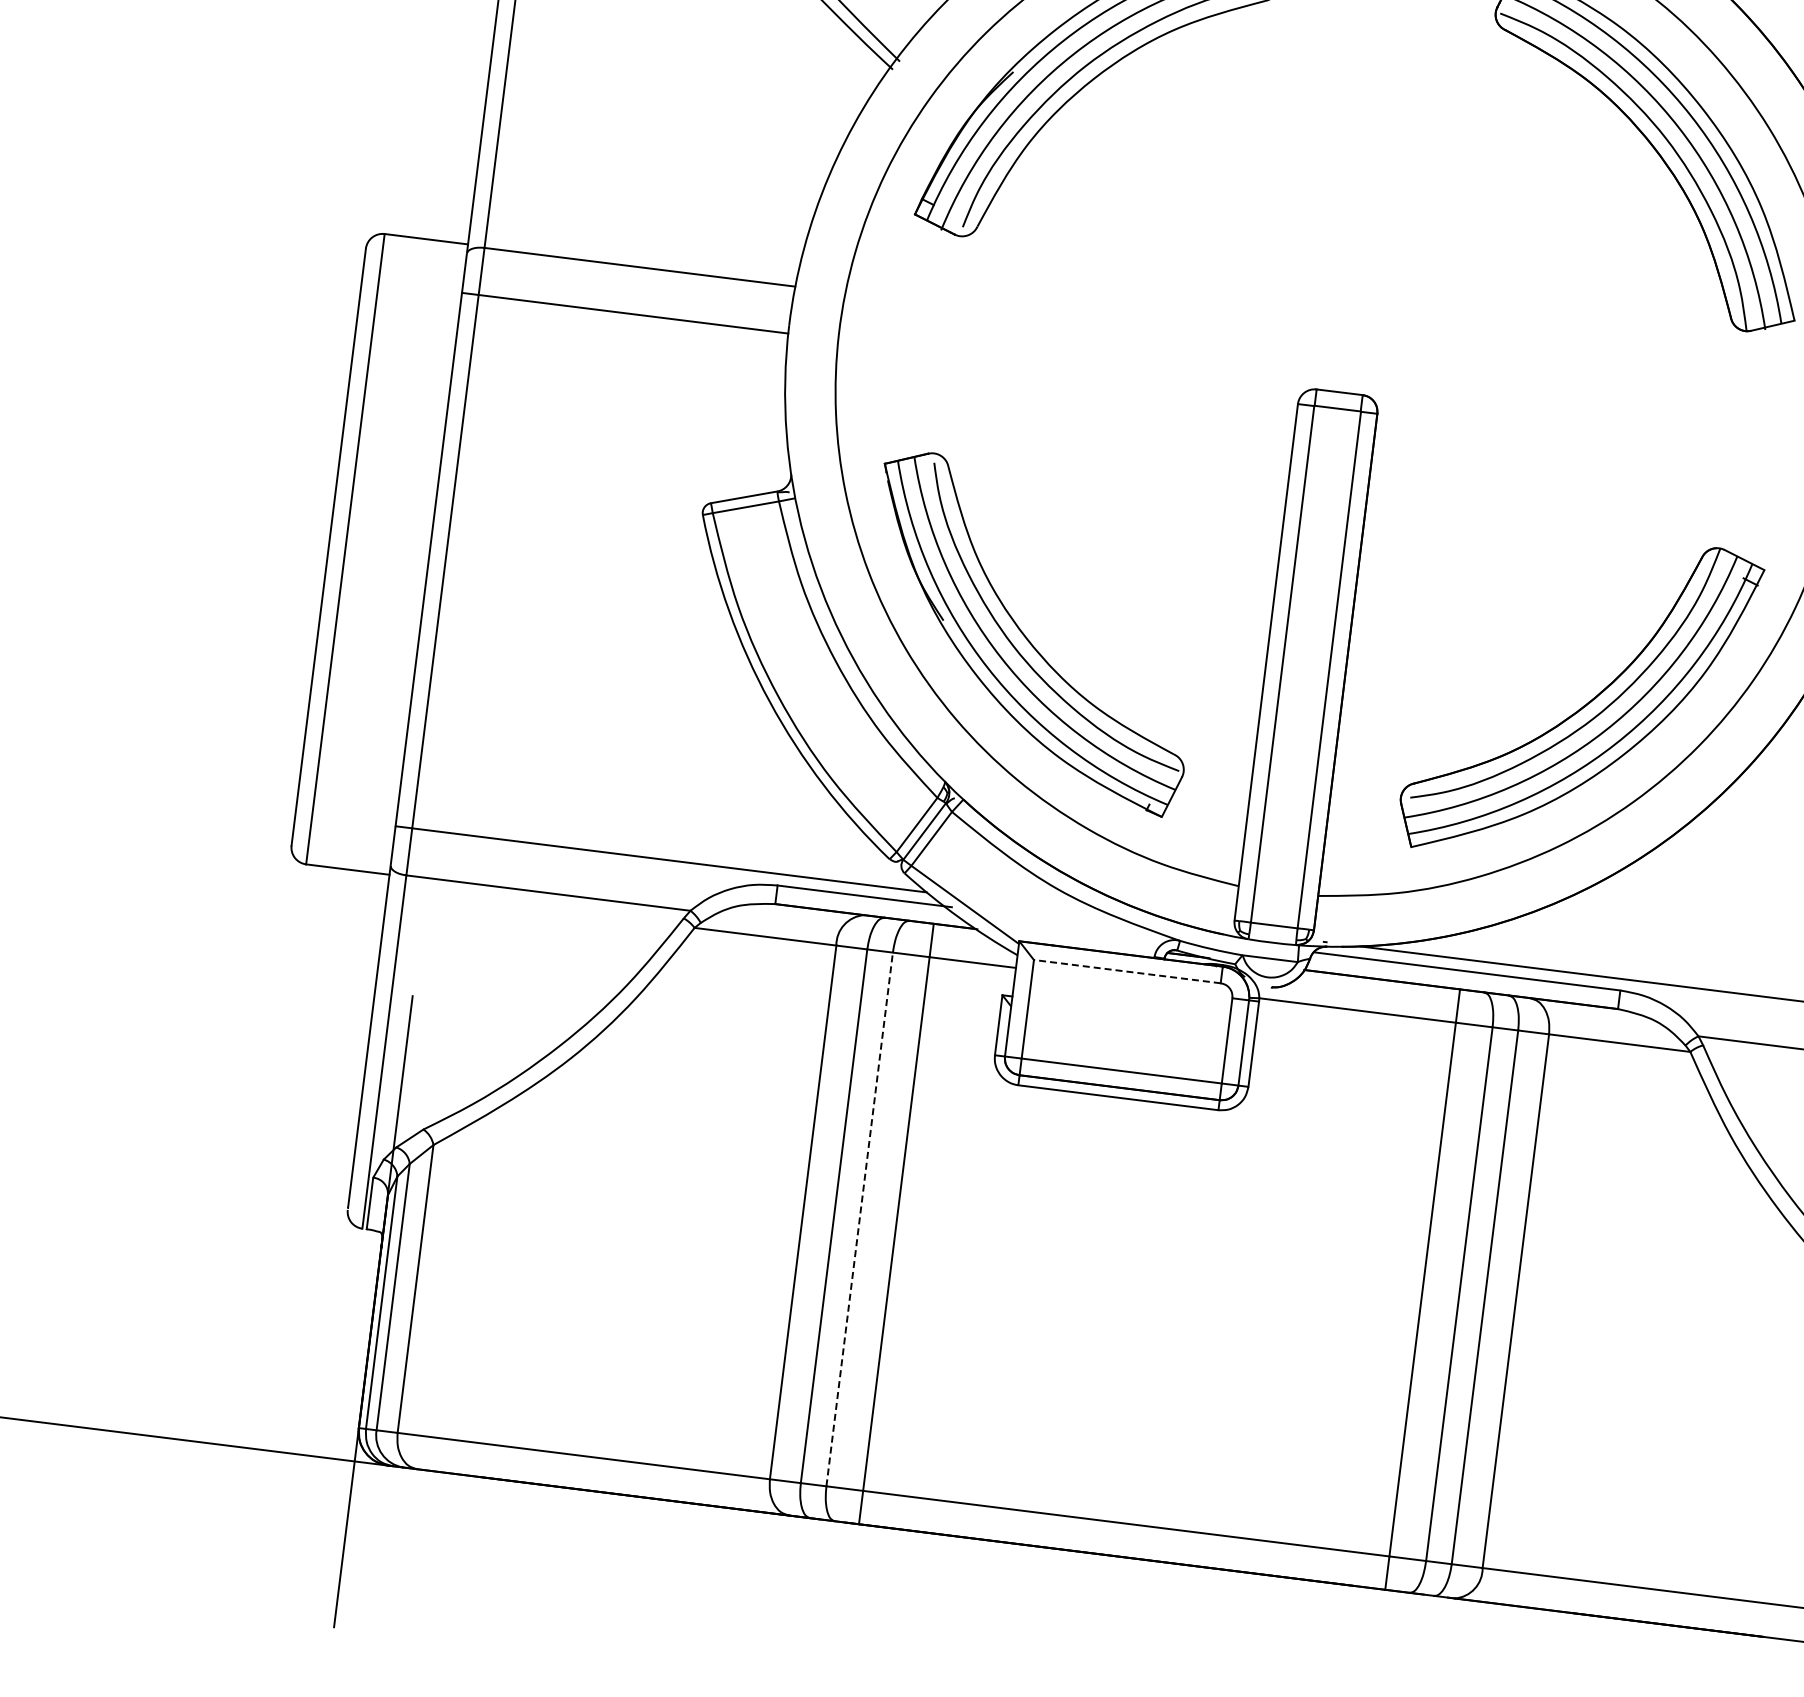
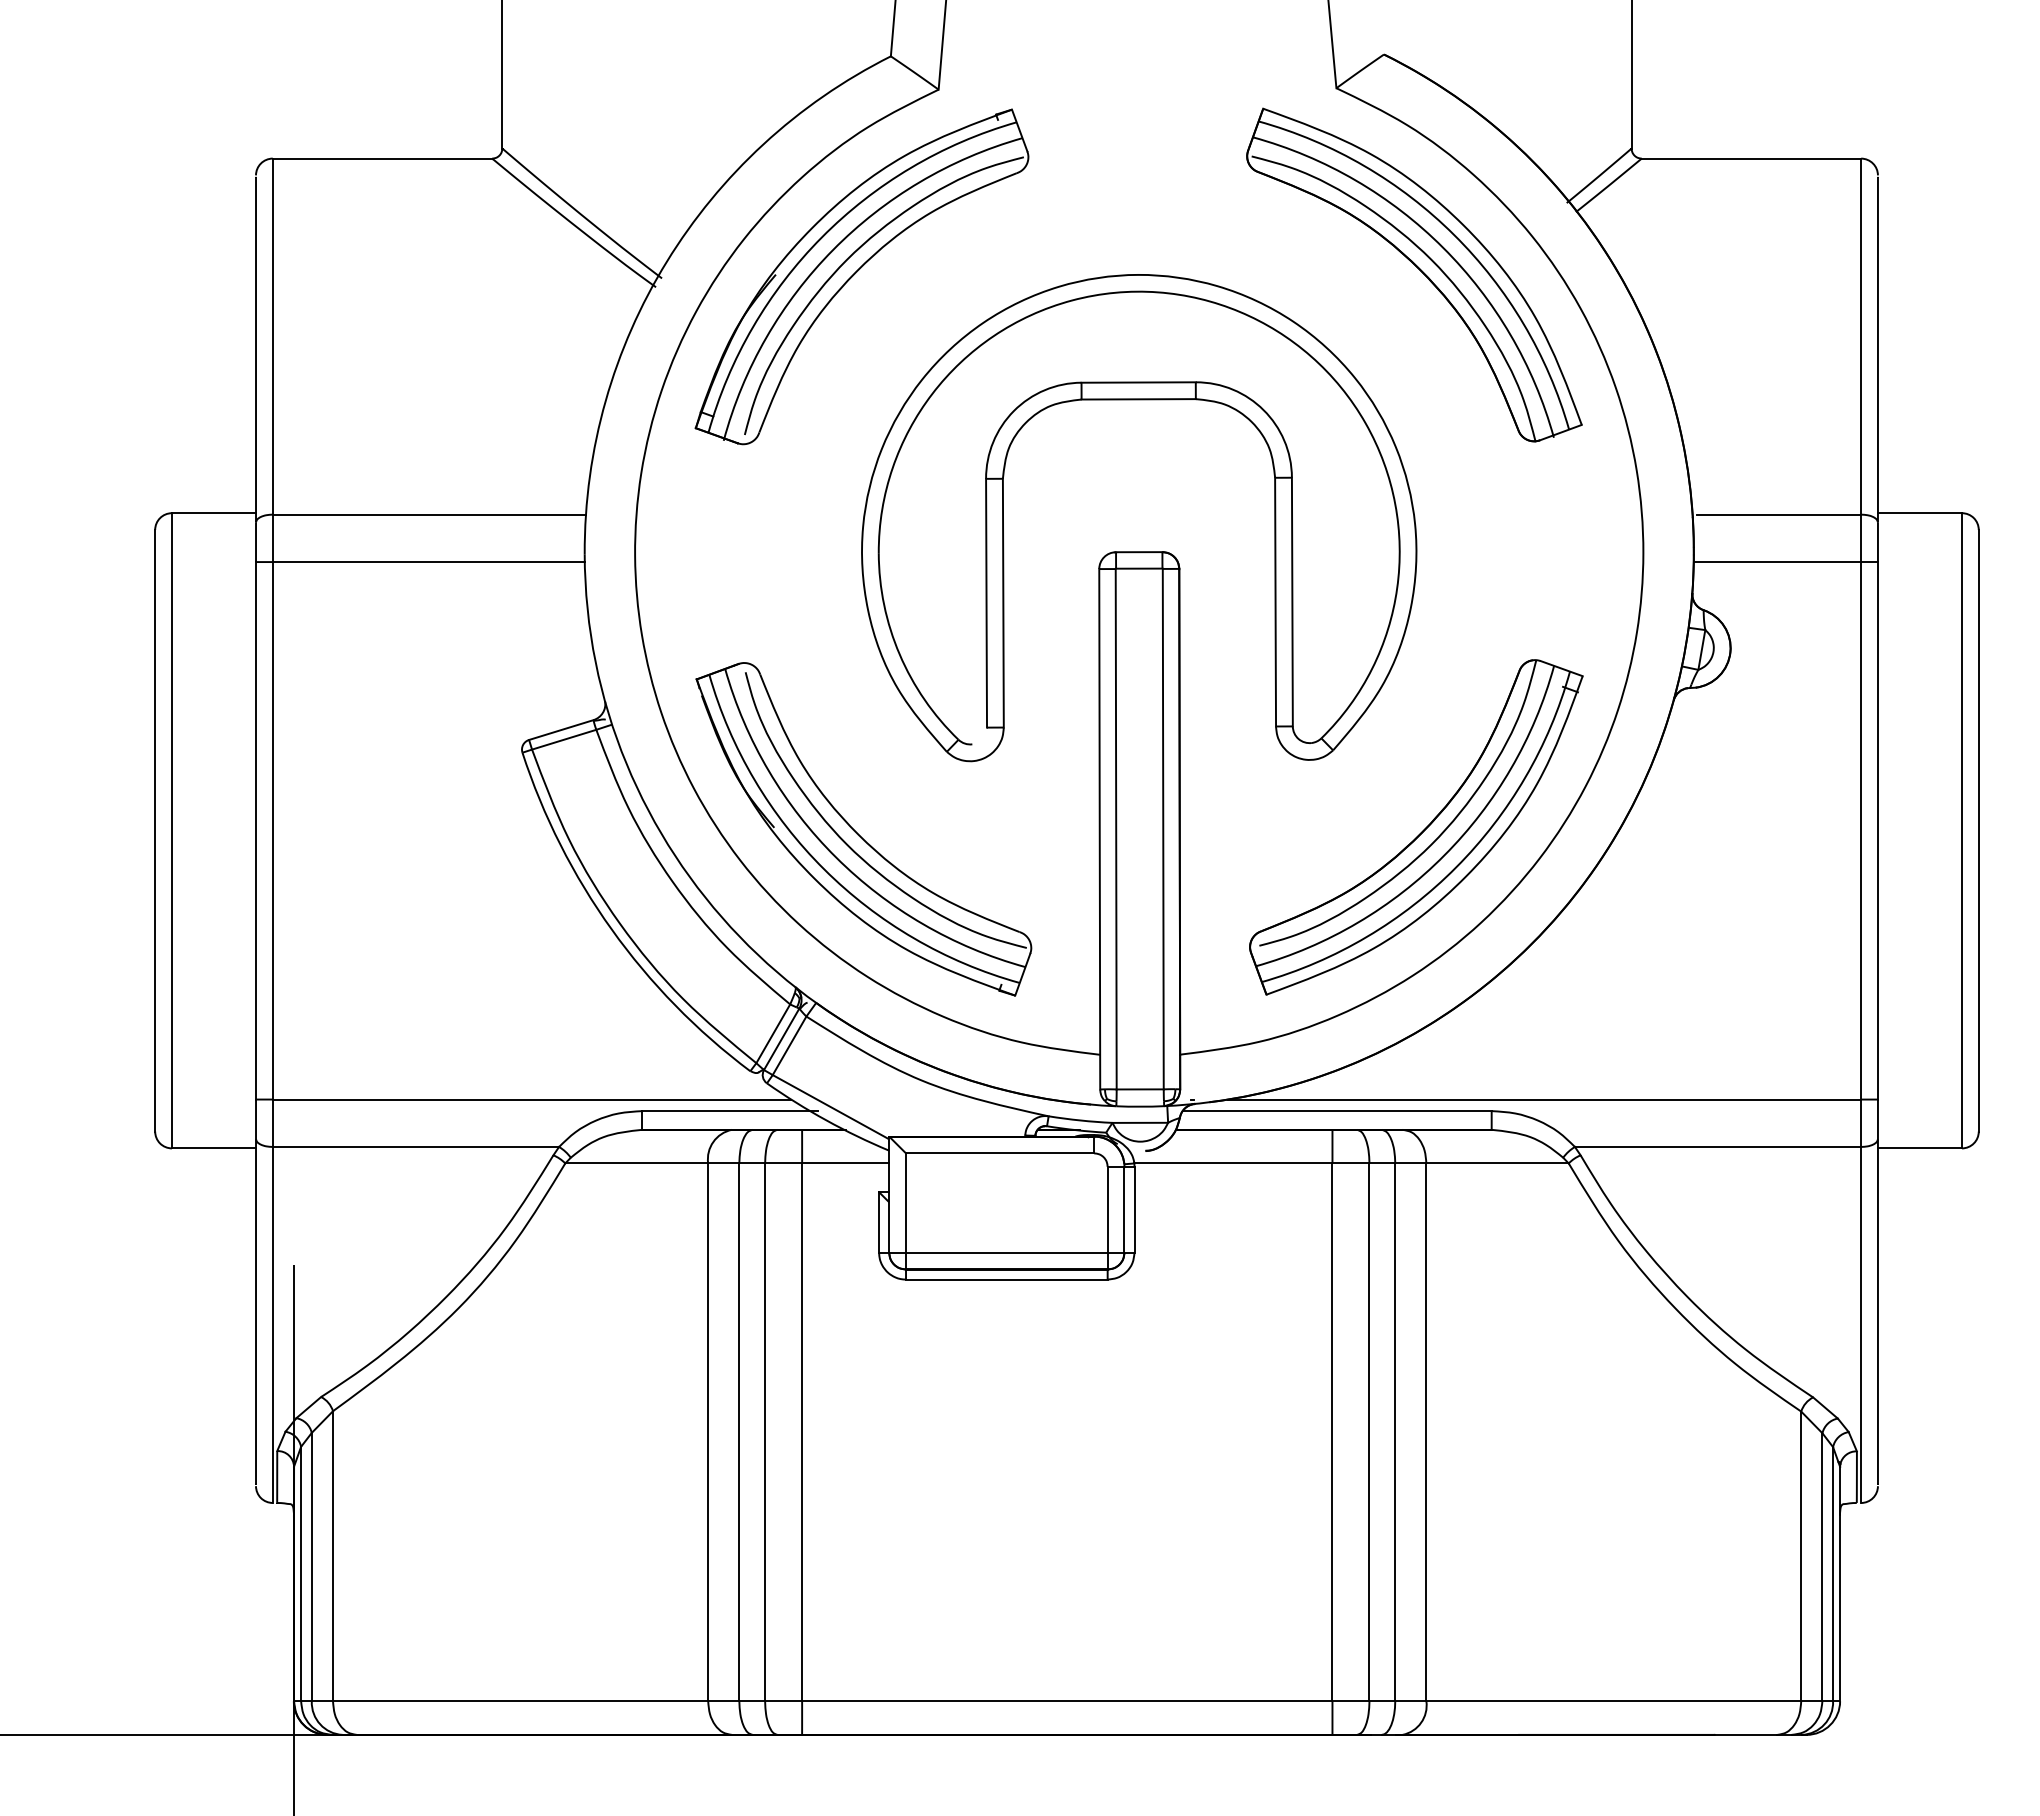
part: (1358, 241) -> (1139, 400), added
line: (1126, 971) -> (999, 1153), dashed -> solid
line: (860, 1219) -> (765, 1432), dashed -> solid

